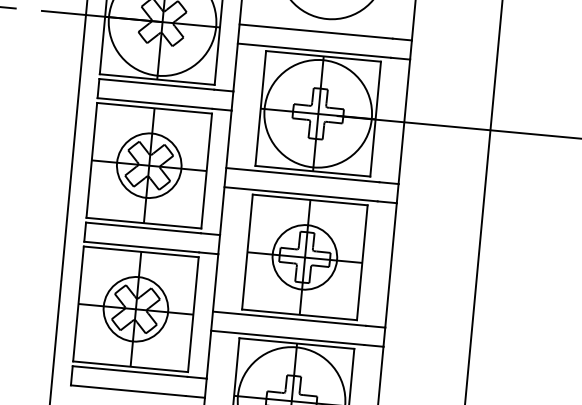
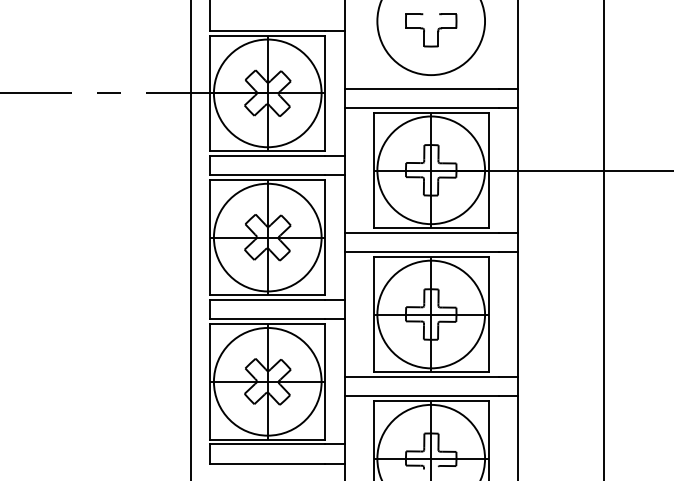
circle: (148, 165) -> (267, 237), size x1.67
circle: (305, 257) -> (431, 314), size x1.67
circle: (135, 308) -> (267, 381), size x1.67

